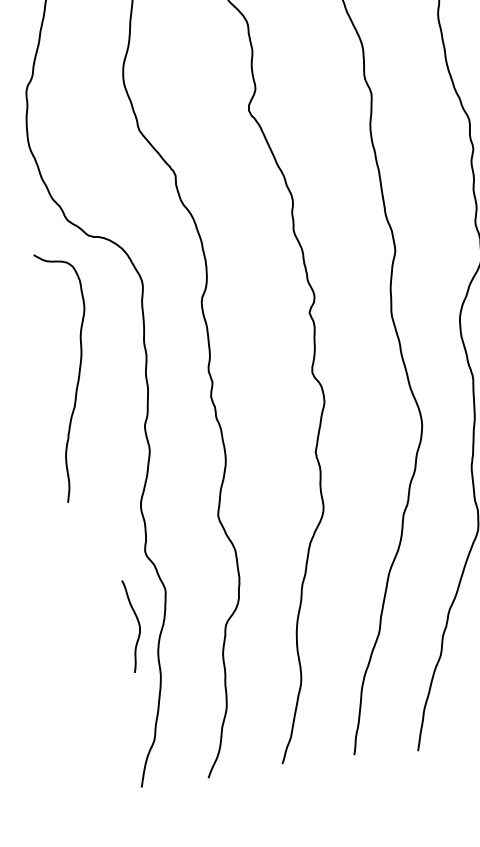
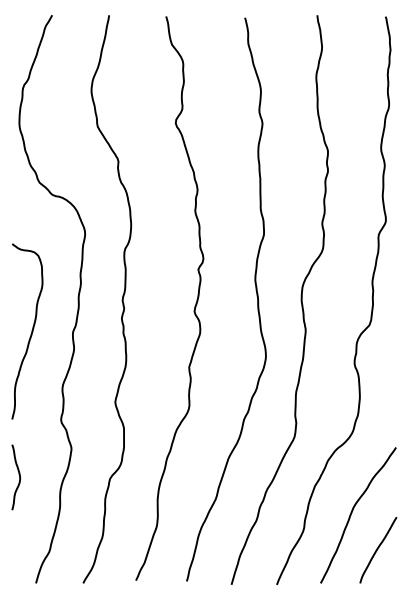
curve: (78, 374) -> (31, 331), moved
curve: (138, 625) -> (19, 477), moved

